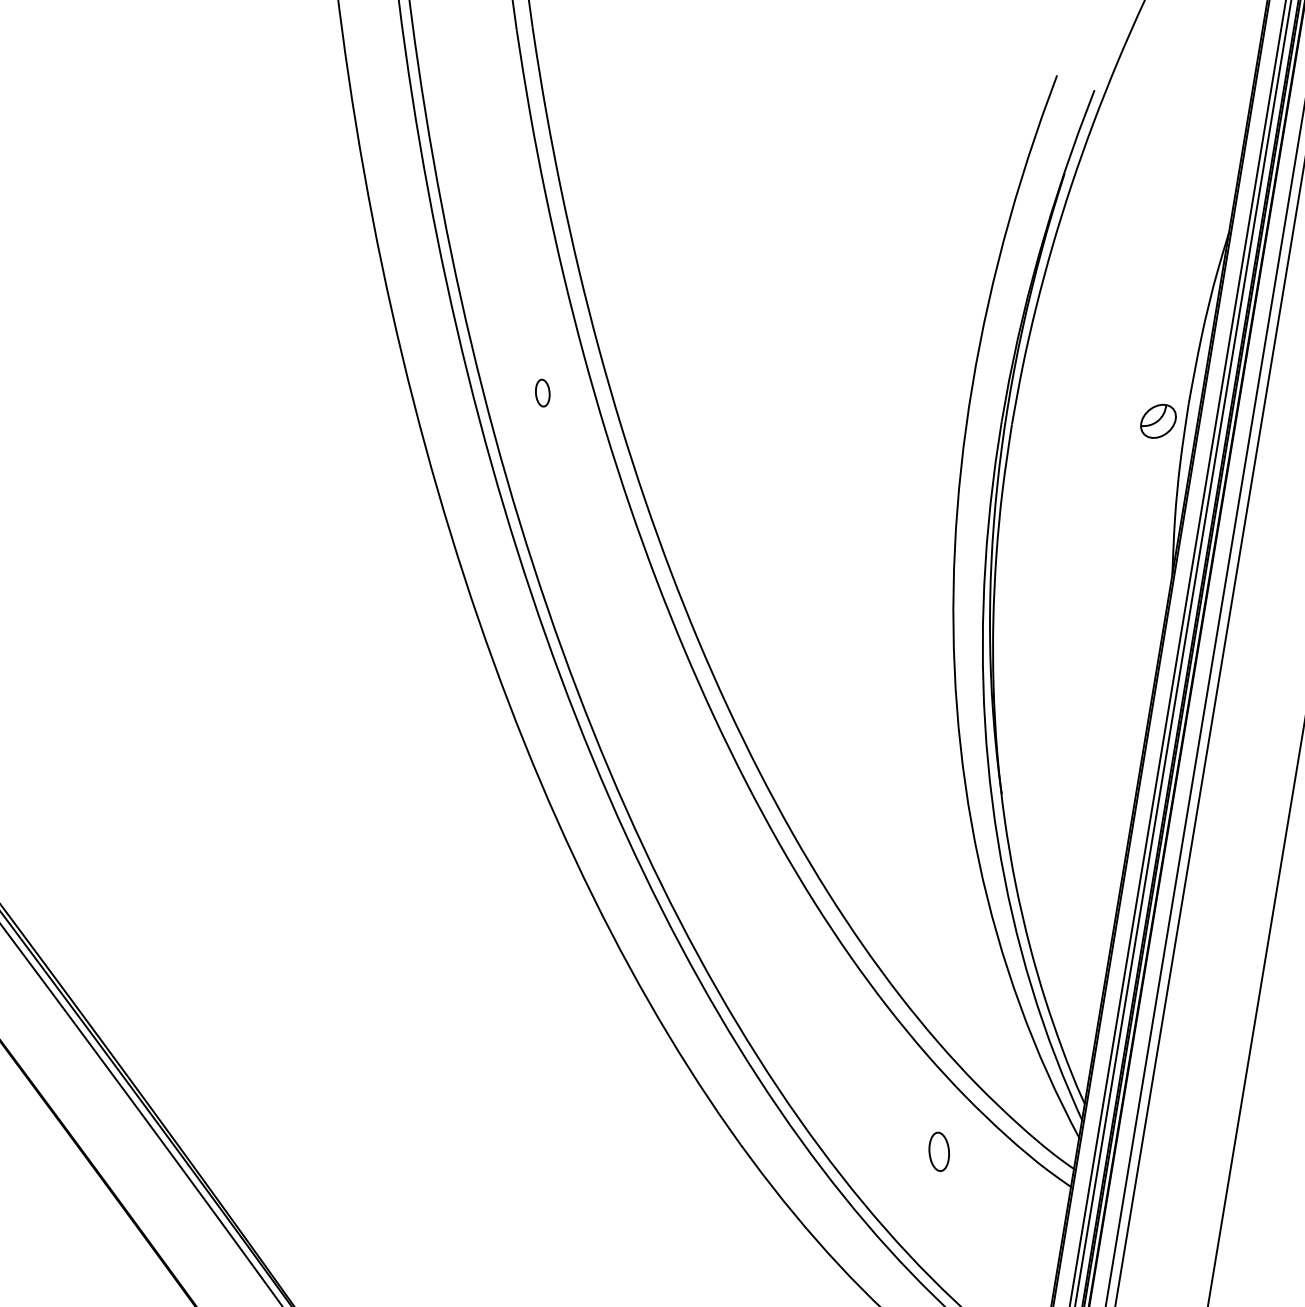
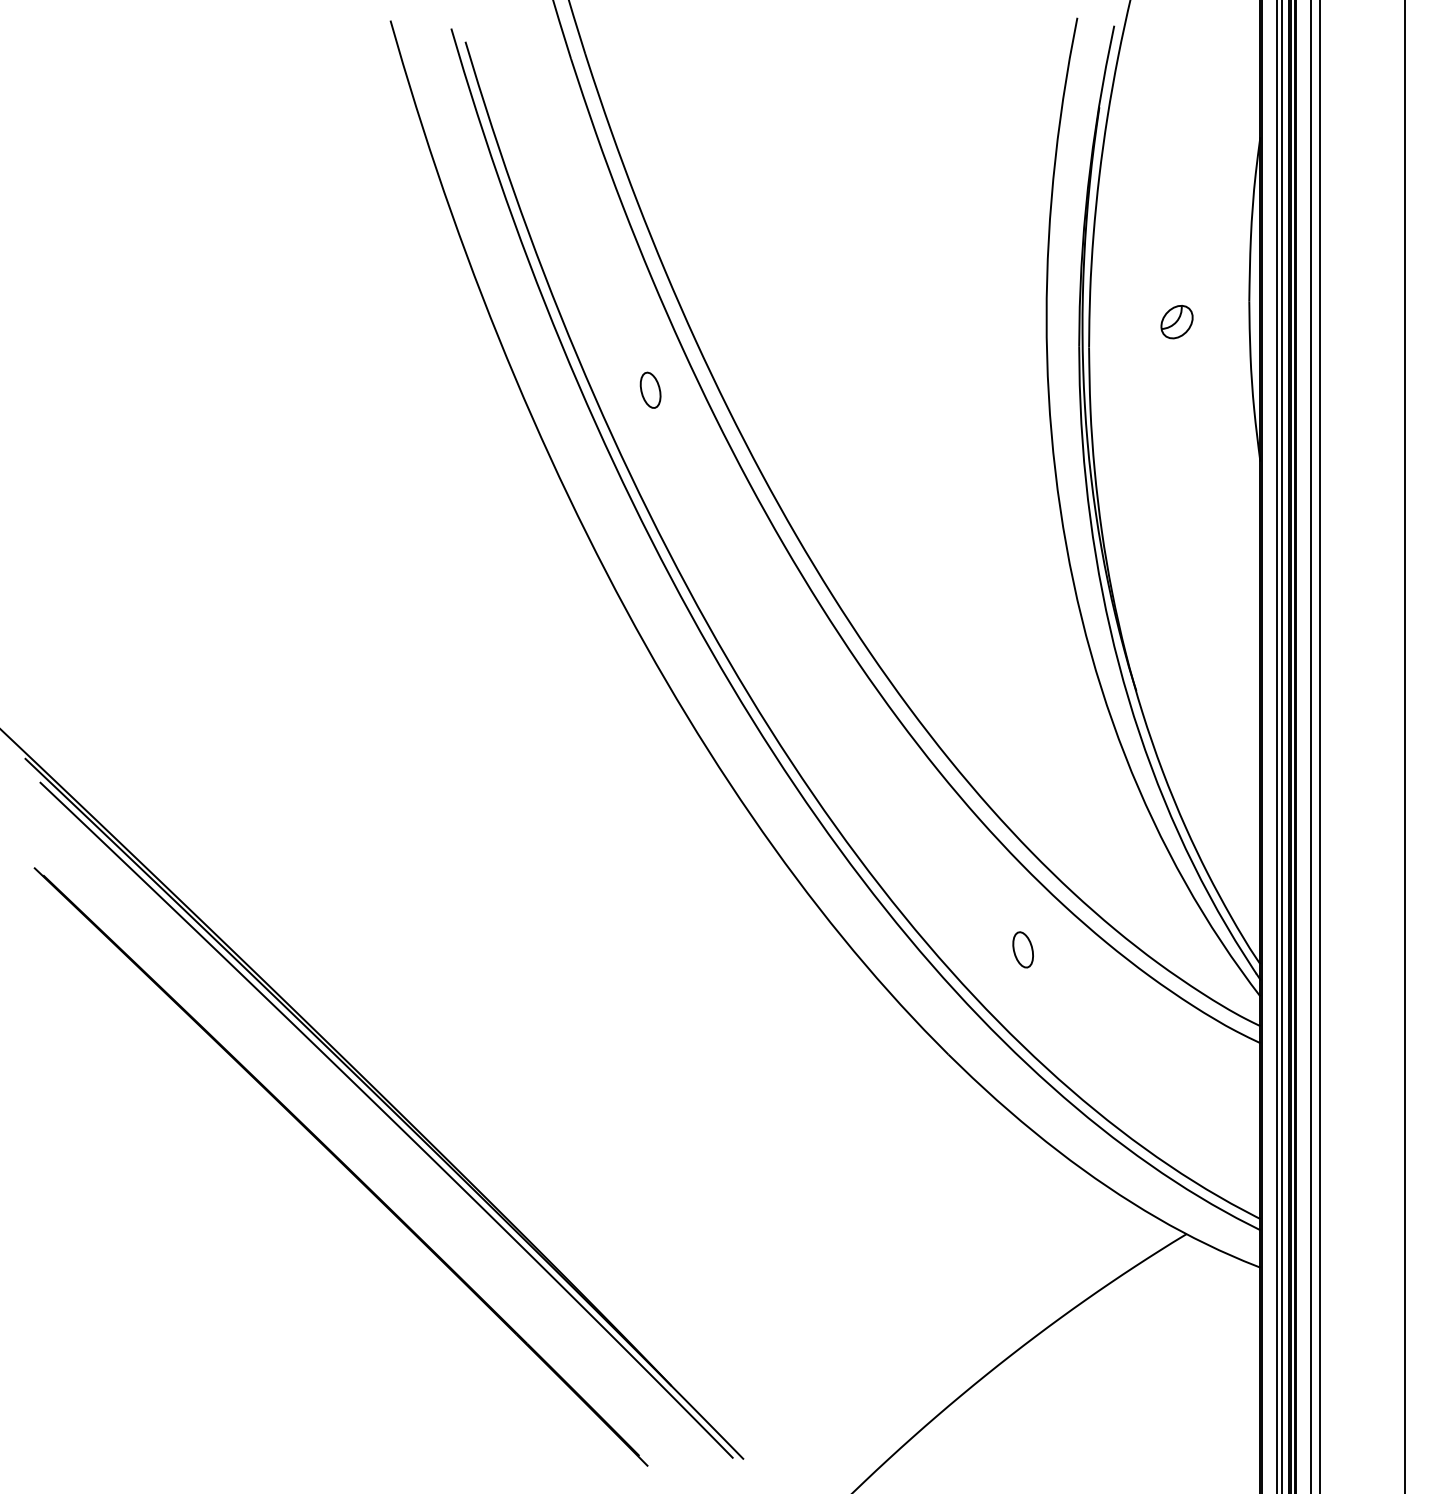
part: (542, 392) -> (650, 389), size x1.43
part: (1157, 421) -> (1176, 322), moved
part: (938, 1151) -> (1022, 949), moved

